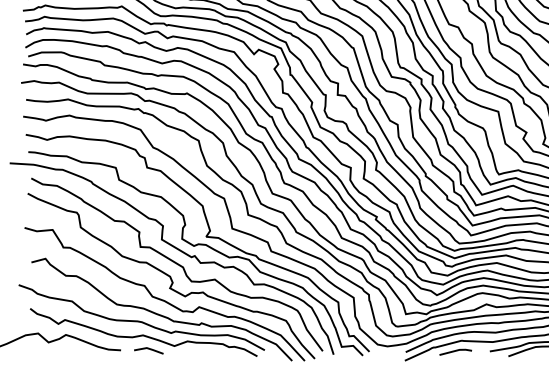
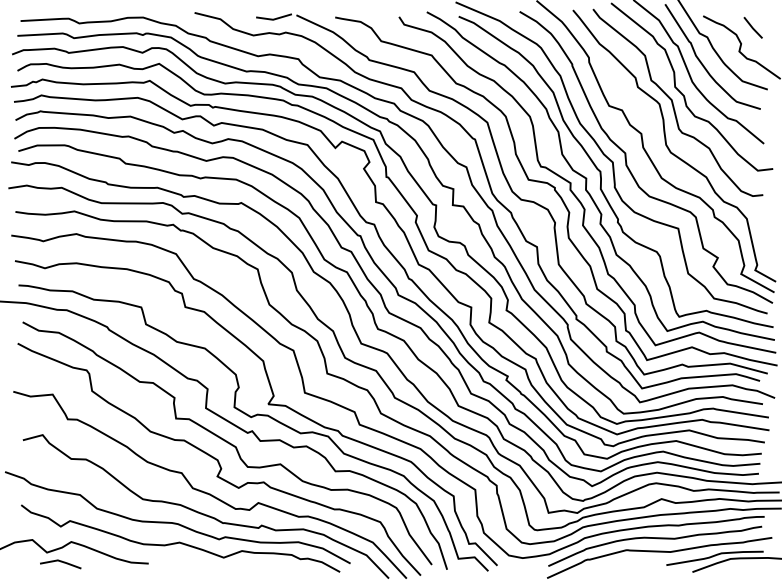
line: (148, 349) -> (60, 562), moved
line: (455, 351) -> (618, 565), removed

